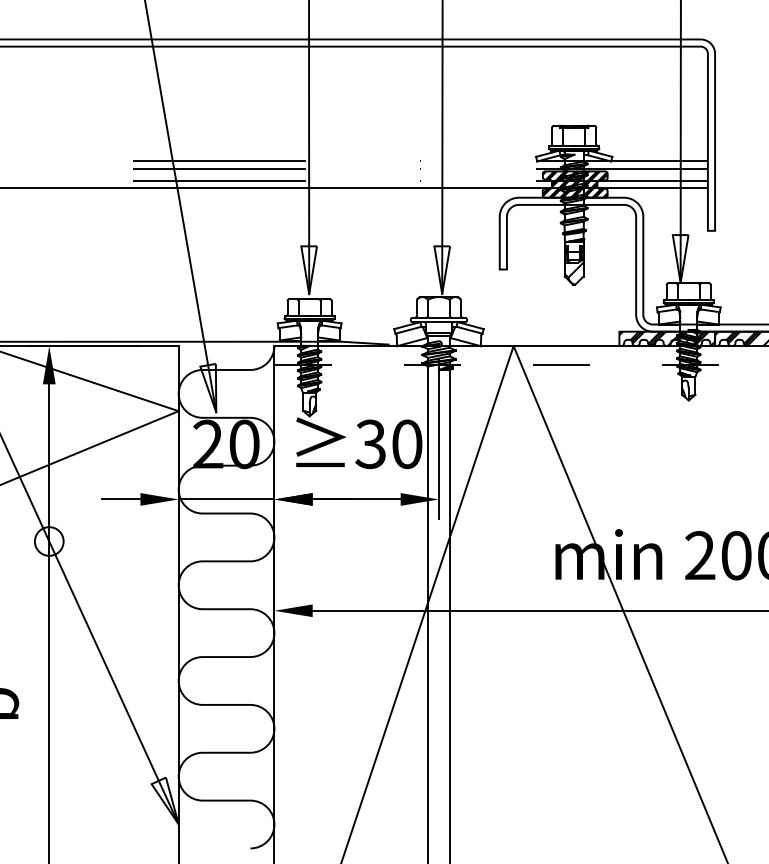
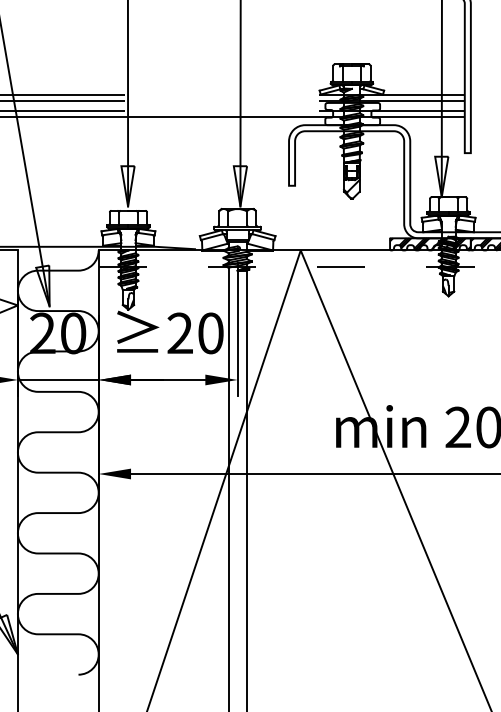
hatch: (574, 184) -> (352, 114), removed
text: (370, 444) -> (179, 333), 30 -> 20

